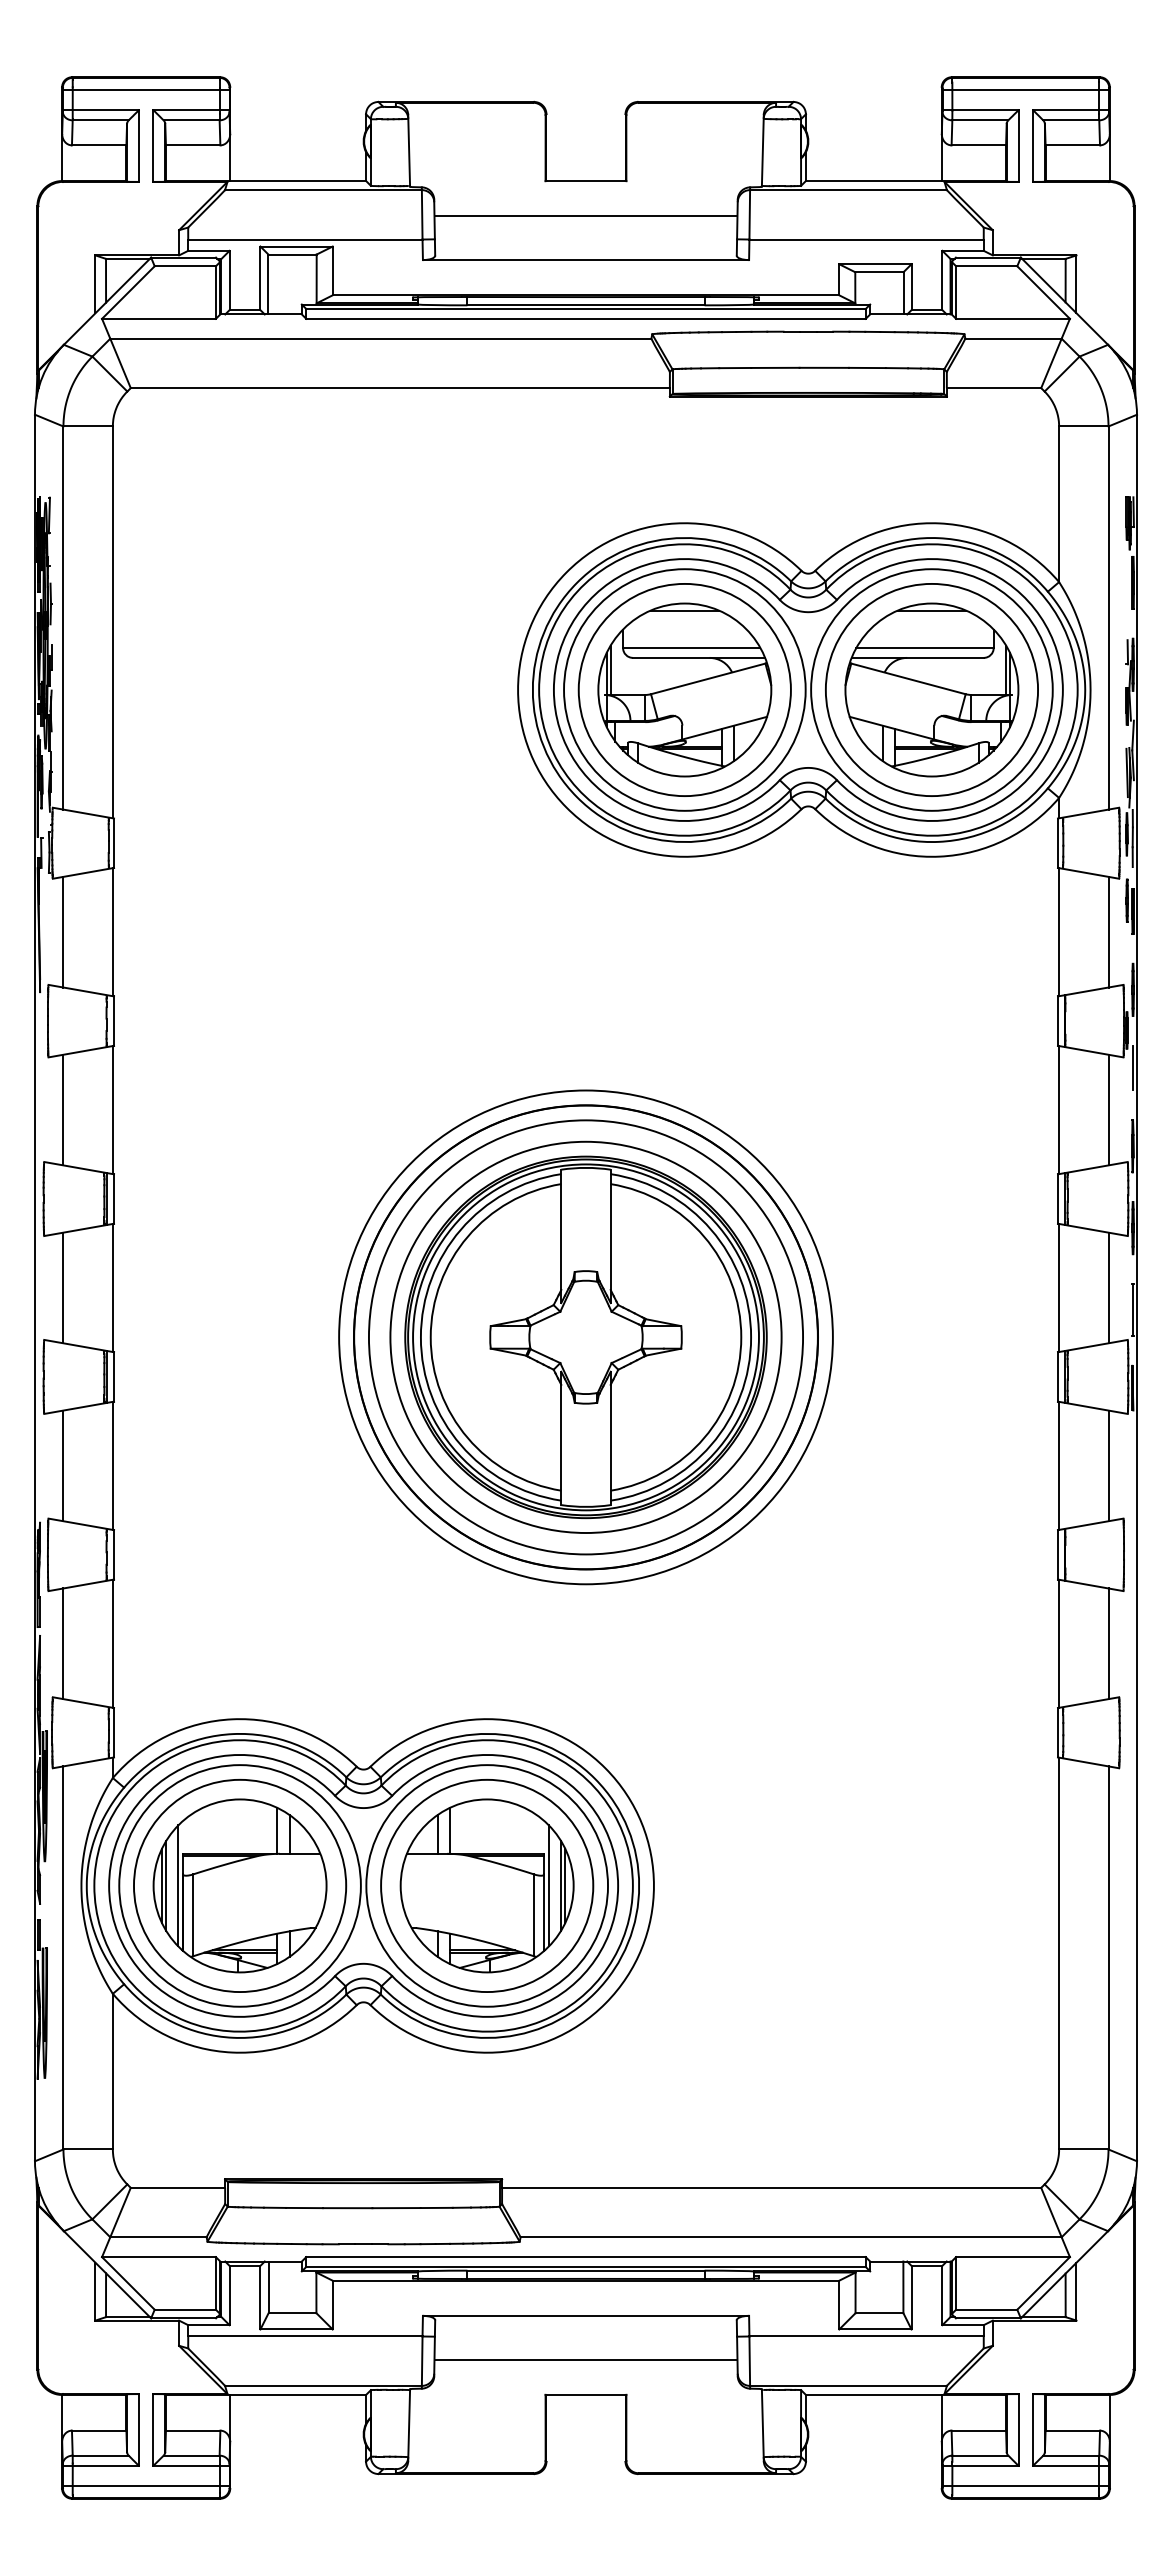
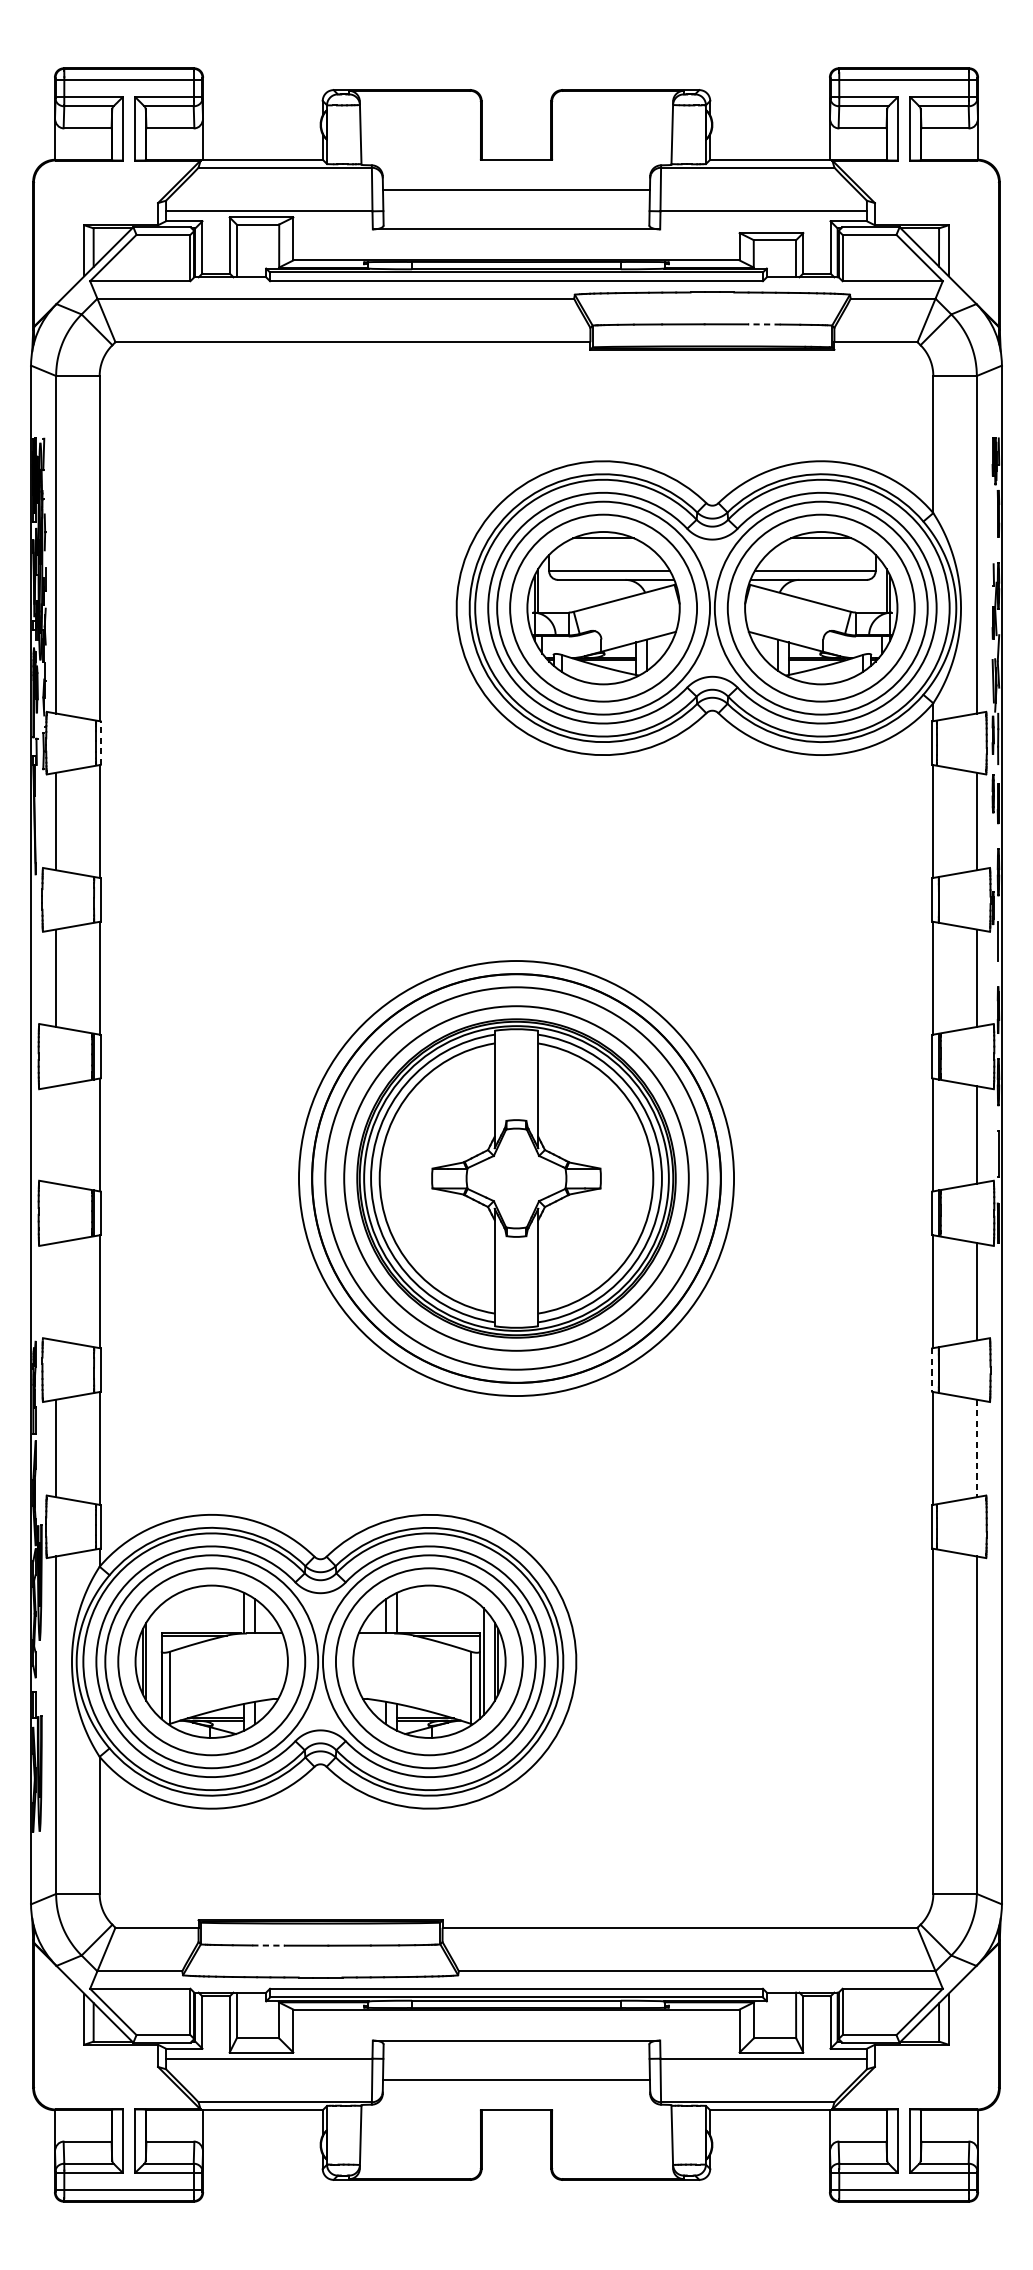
line: (866, 367) -> (763, 324), solid -> dashed
line: (114, 843) -> (101, 743), solid -> dashed
line: (63, 1287) -> (56, 1134), removed
line: (63, 1465) -> (56, 1291), removed
line: (1057, 1554) -> (931, 1369), solid -> dashed
line: (1108, 1644) -> (976, 1449), solid -> dashed
line: (178, 1885) -> (157, 1661), removed
line: (305, 2208) -> (269, 1945), solid -> dashed

